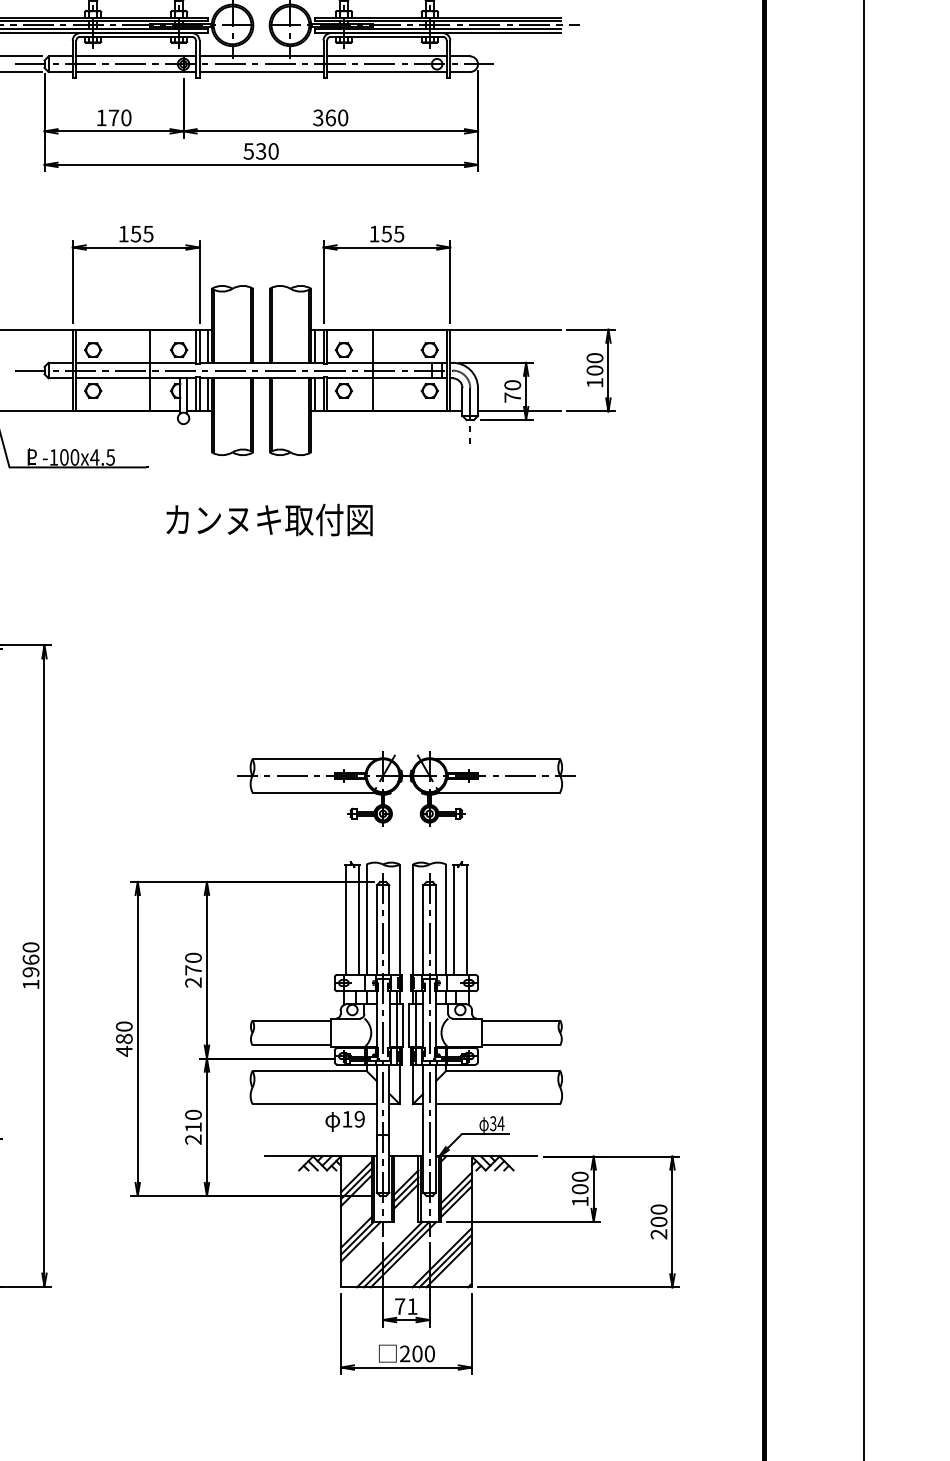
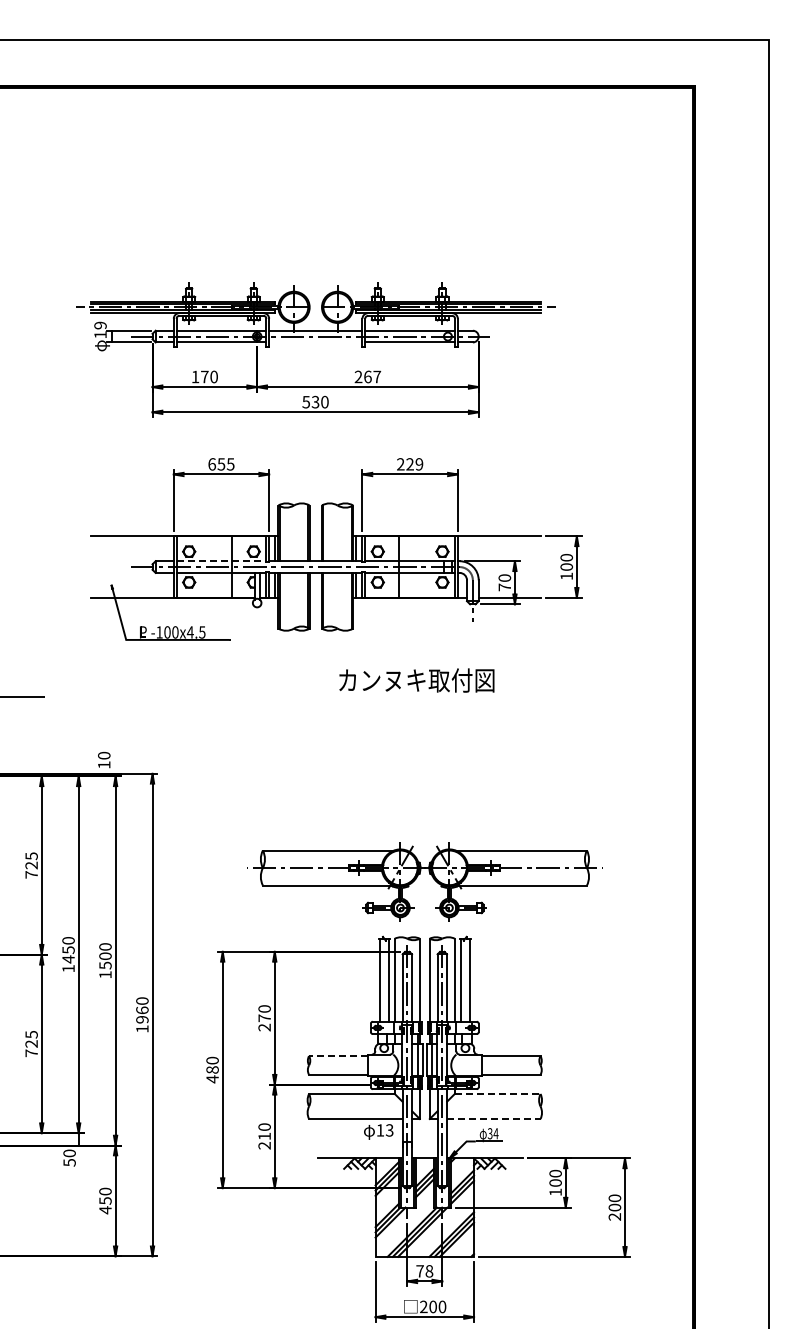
line: (261, 72) -> (315, 342), removed
text: (330, 117) -> (367, 376), 360 -> 267
text: (124, 234) -> (212, 464), 155 -> 655
text: (387, 234) -> (410, 464), 155 -> 229
line: (136, 363) -> (221, 561), solid -> dashed
text: (269, 519) -> (416, 680), moved
part: (405, 788) -> (424, 881), size x1.4
line: (291, 1021) -> (338, 1056), solid -> dashed
line: (502, 1071) -> (497, 1094), solid -> dashed
line: (497, 1104) -> (493, 1119), solid -> dashed
text: (359, 1119) -> (389, 1130), 19 -> 13
text: (412, 1306) -> (429, 1271), 71 -> 78

